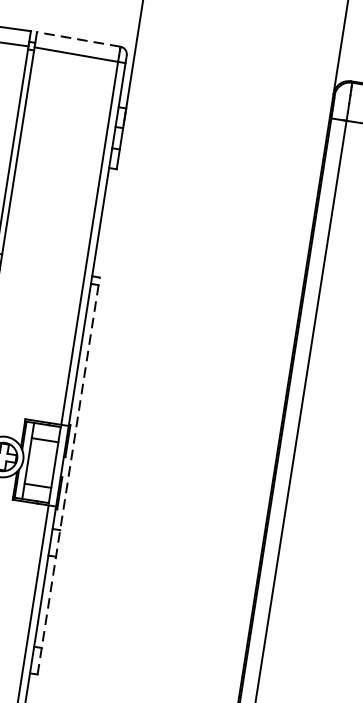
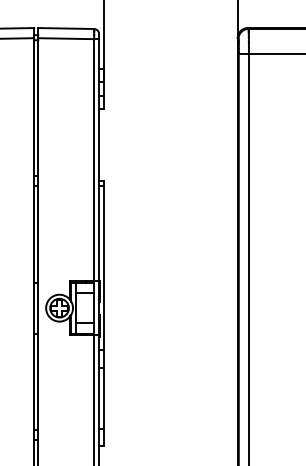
line: (79, 39) -> (66, 28), dashed -> solid
line: (69, 475) -> (104, 313), dashed -> solid

